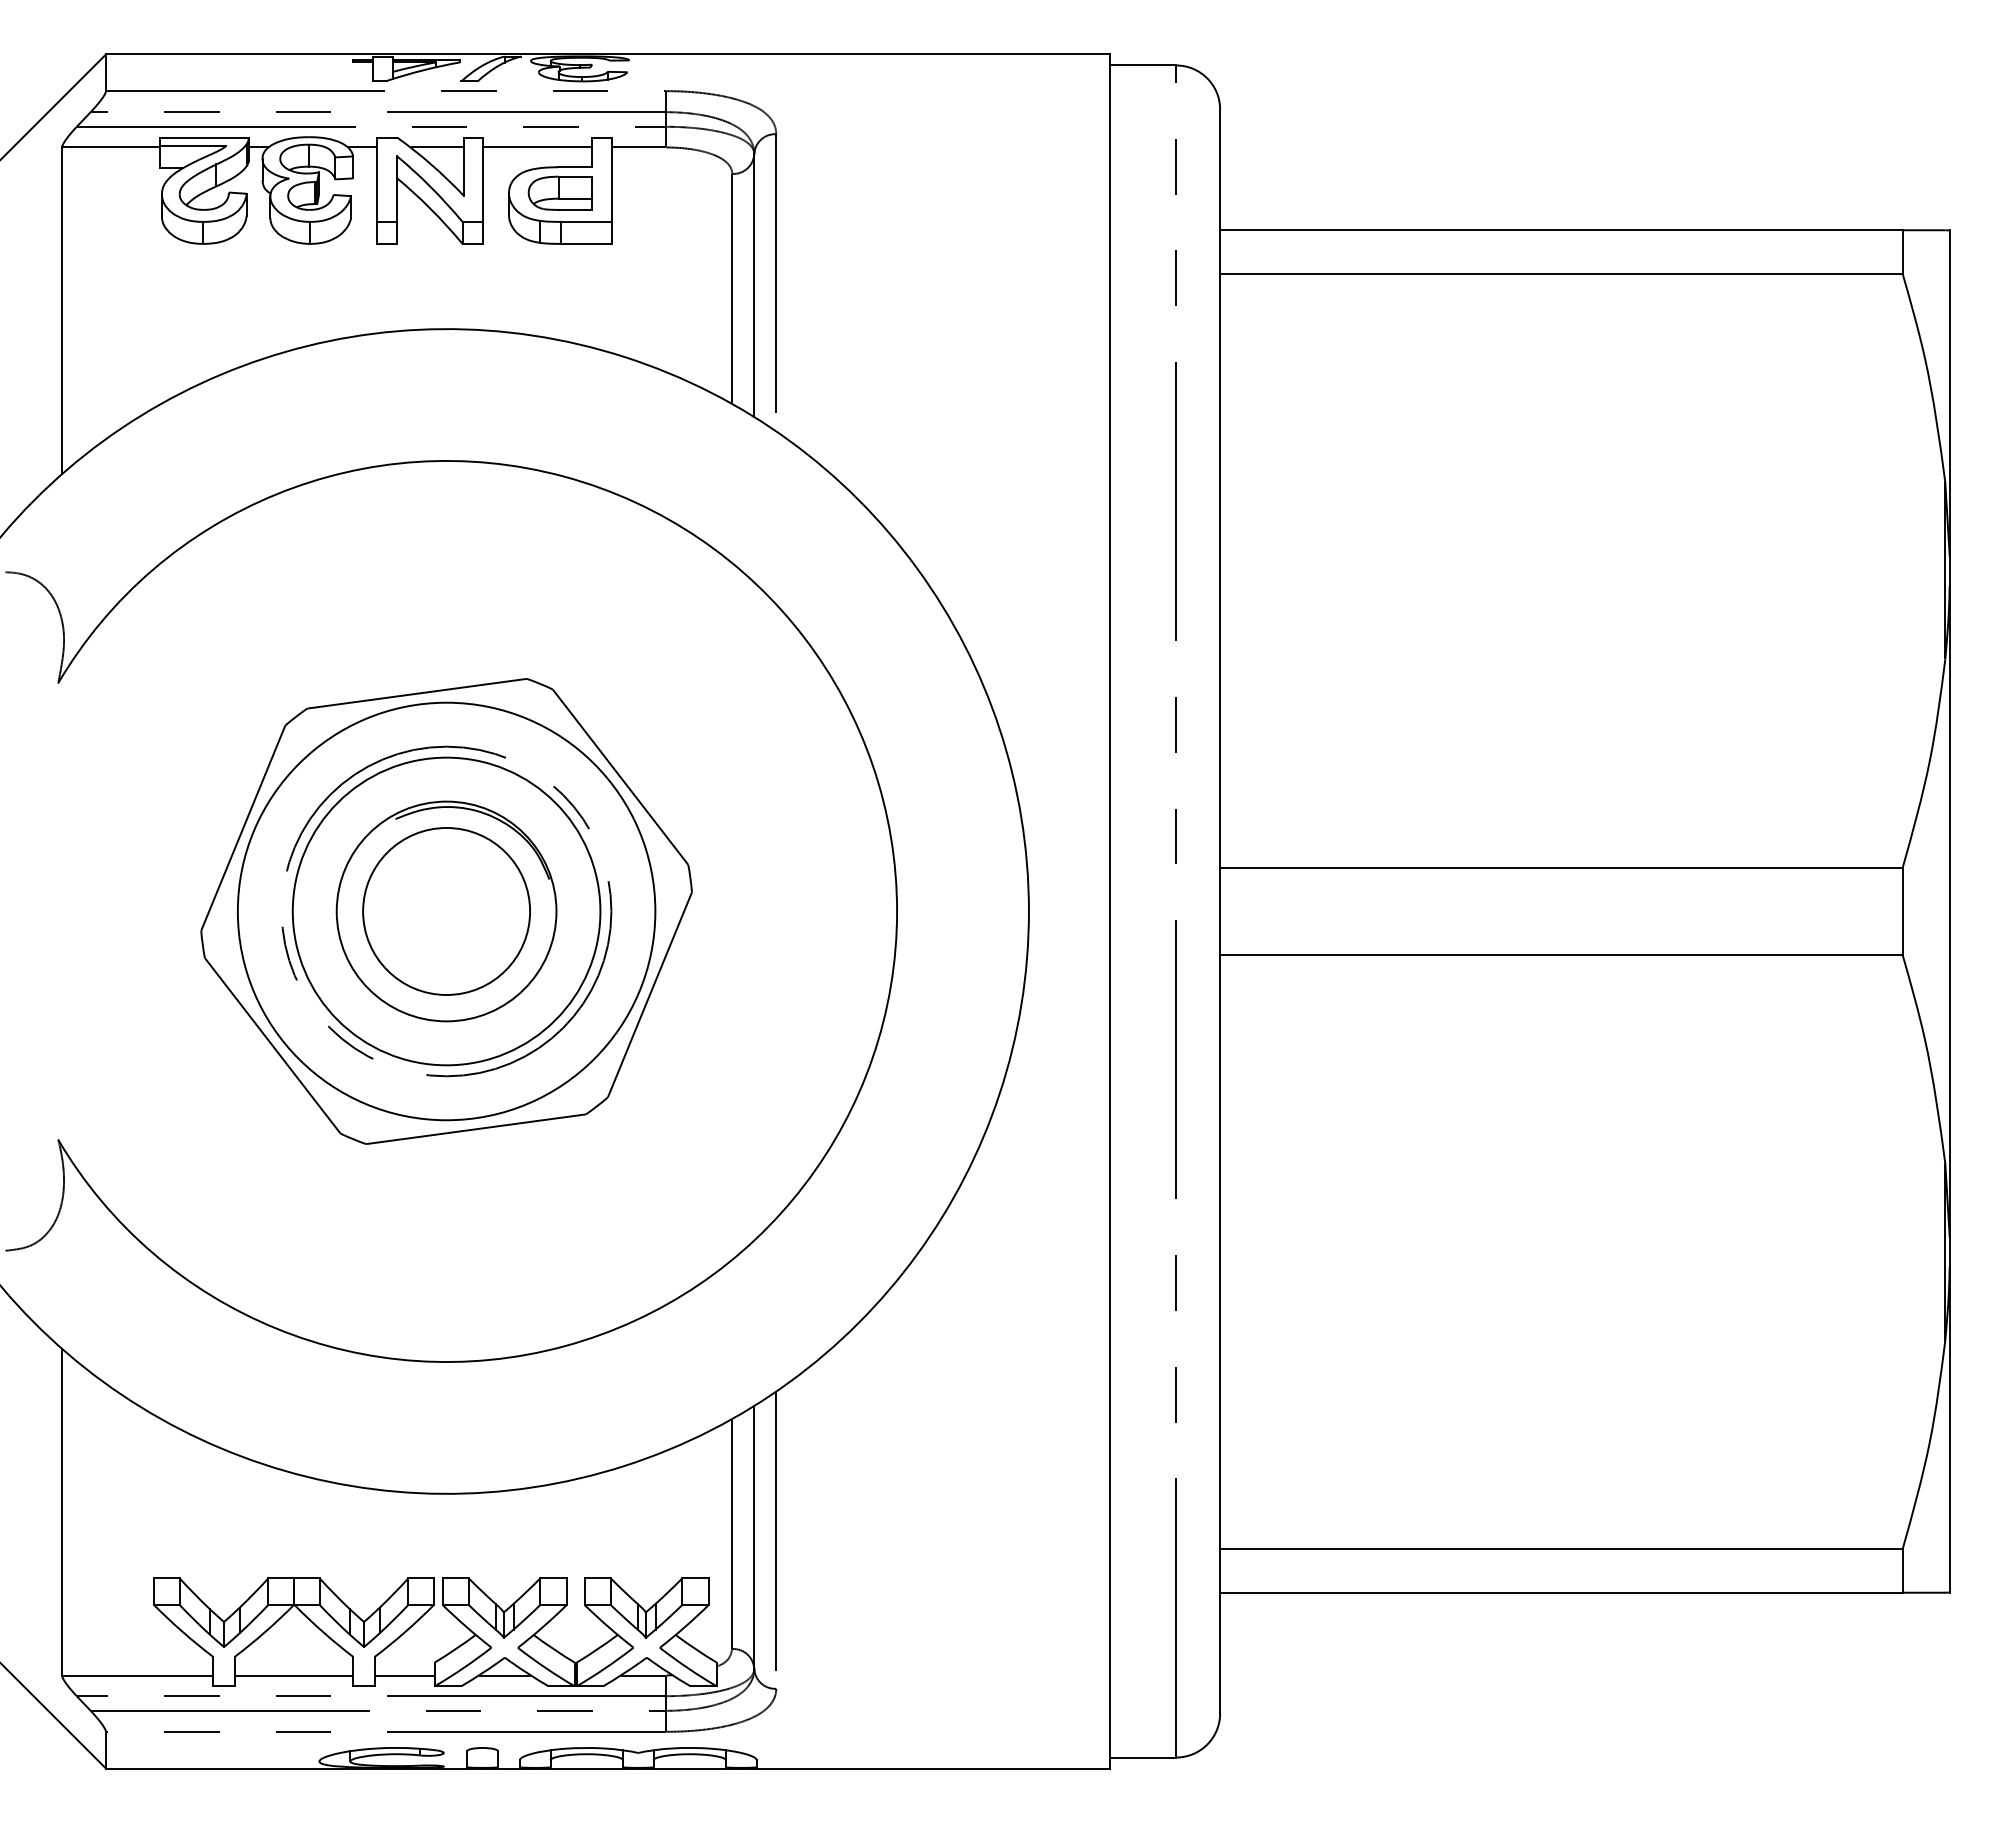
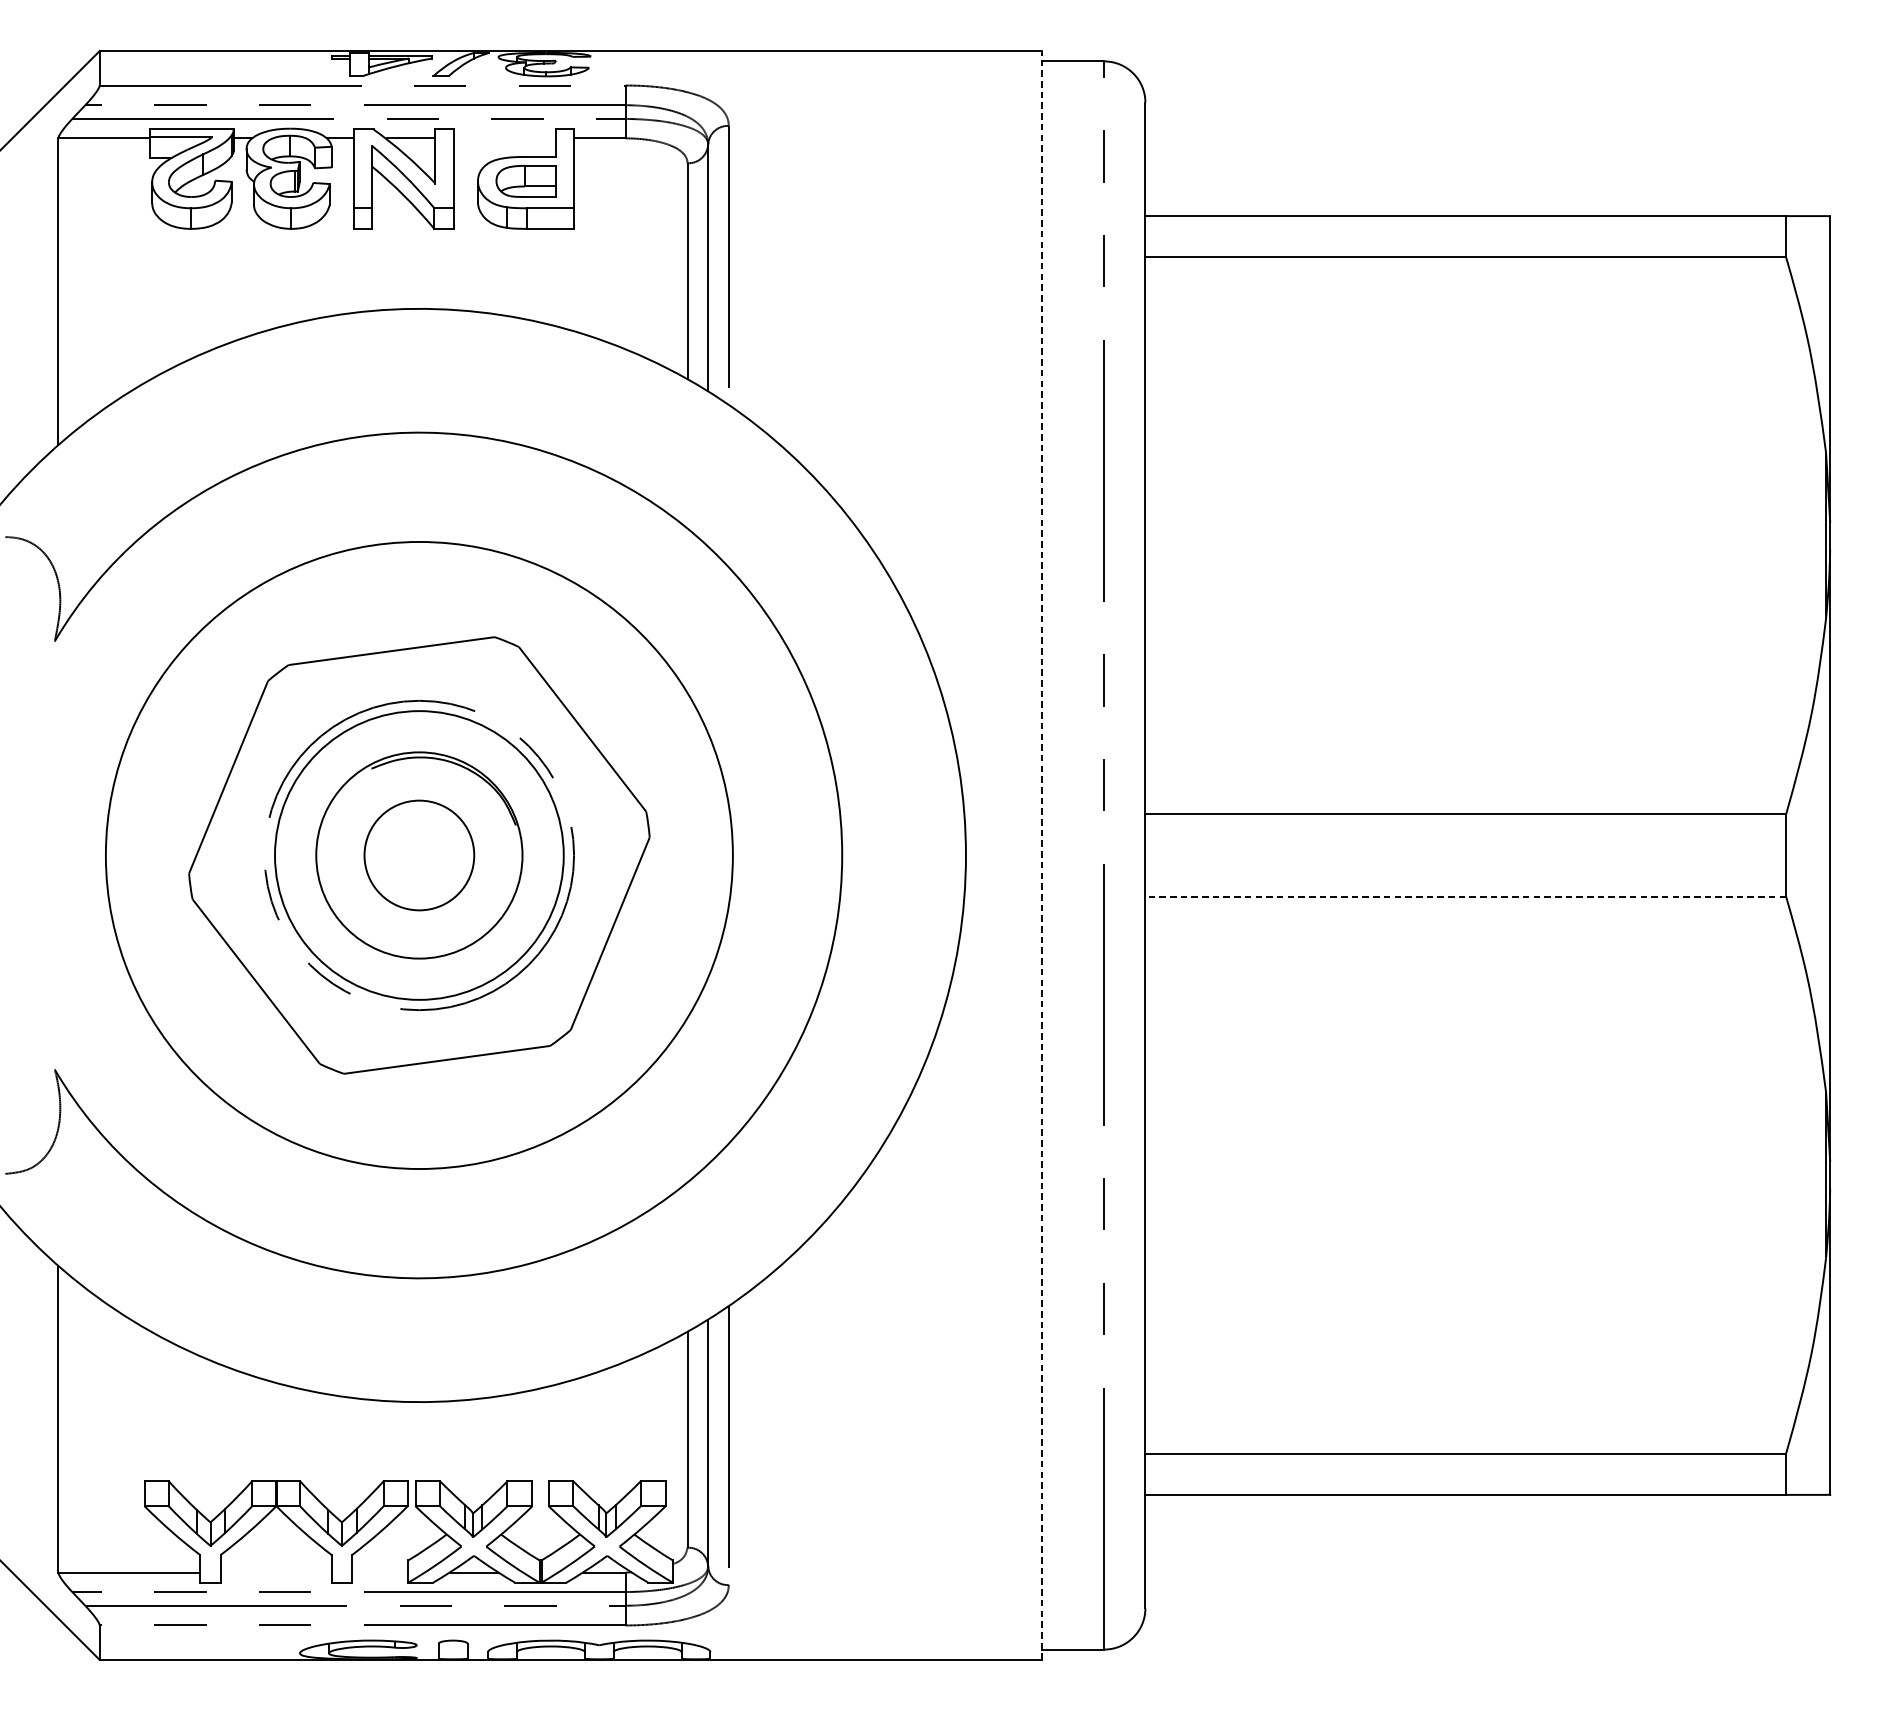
line: (537, 147) -> (504, 138), removed
circle: (446, 911) -> (419, 855), size x0.7
circle: (446, 911) -> (419, 855), size x1.6
line: (1110, 911) -> (1042, 855), solid -> dashed
line: (1560, 955) -> (1464, 896), solid -> dashed
line: (293, 1675) -> (275, 1572), removed
line: (404, 1675) -> (379, 1572), removed

